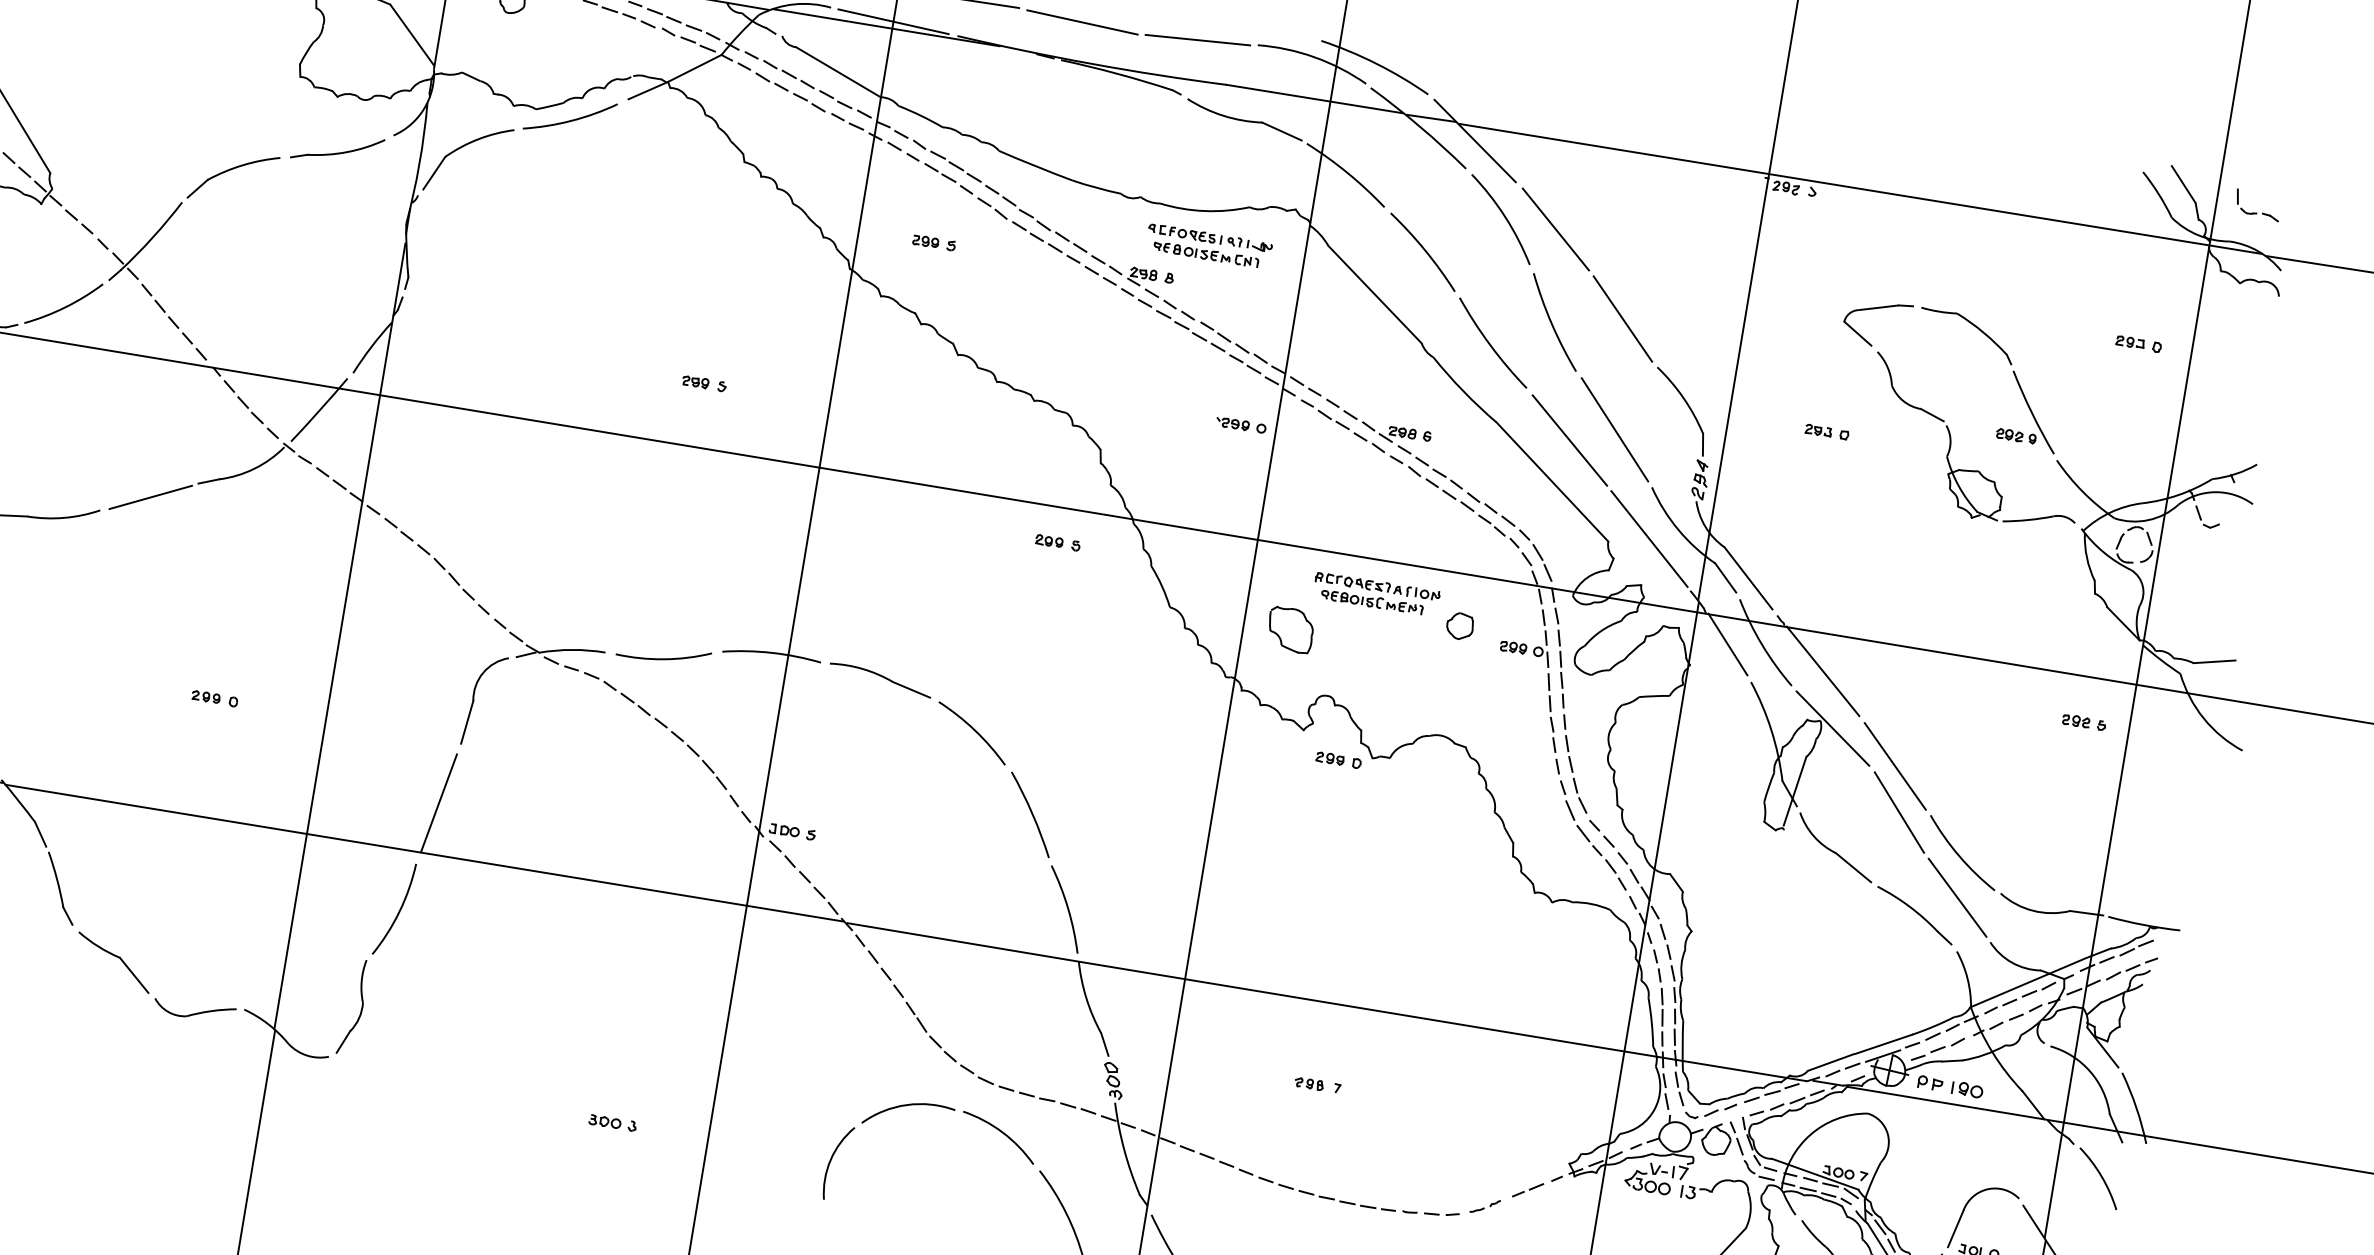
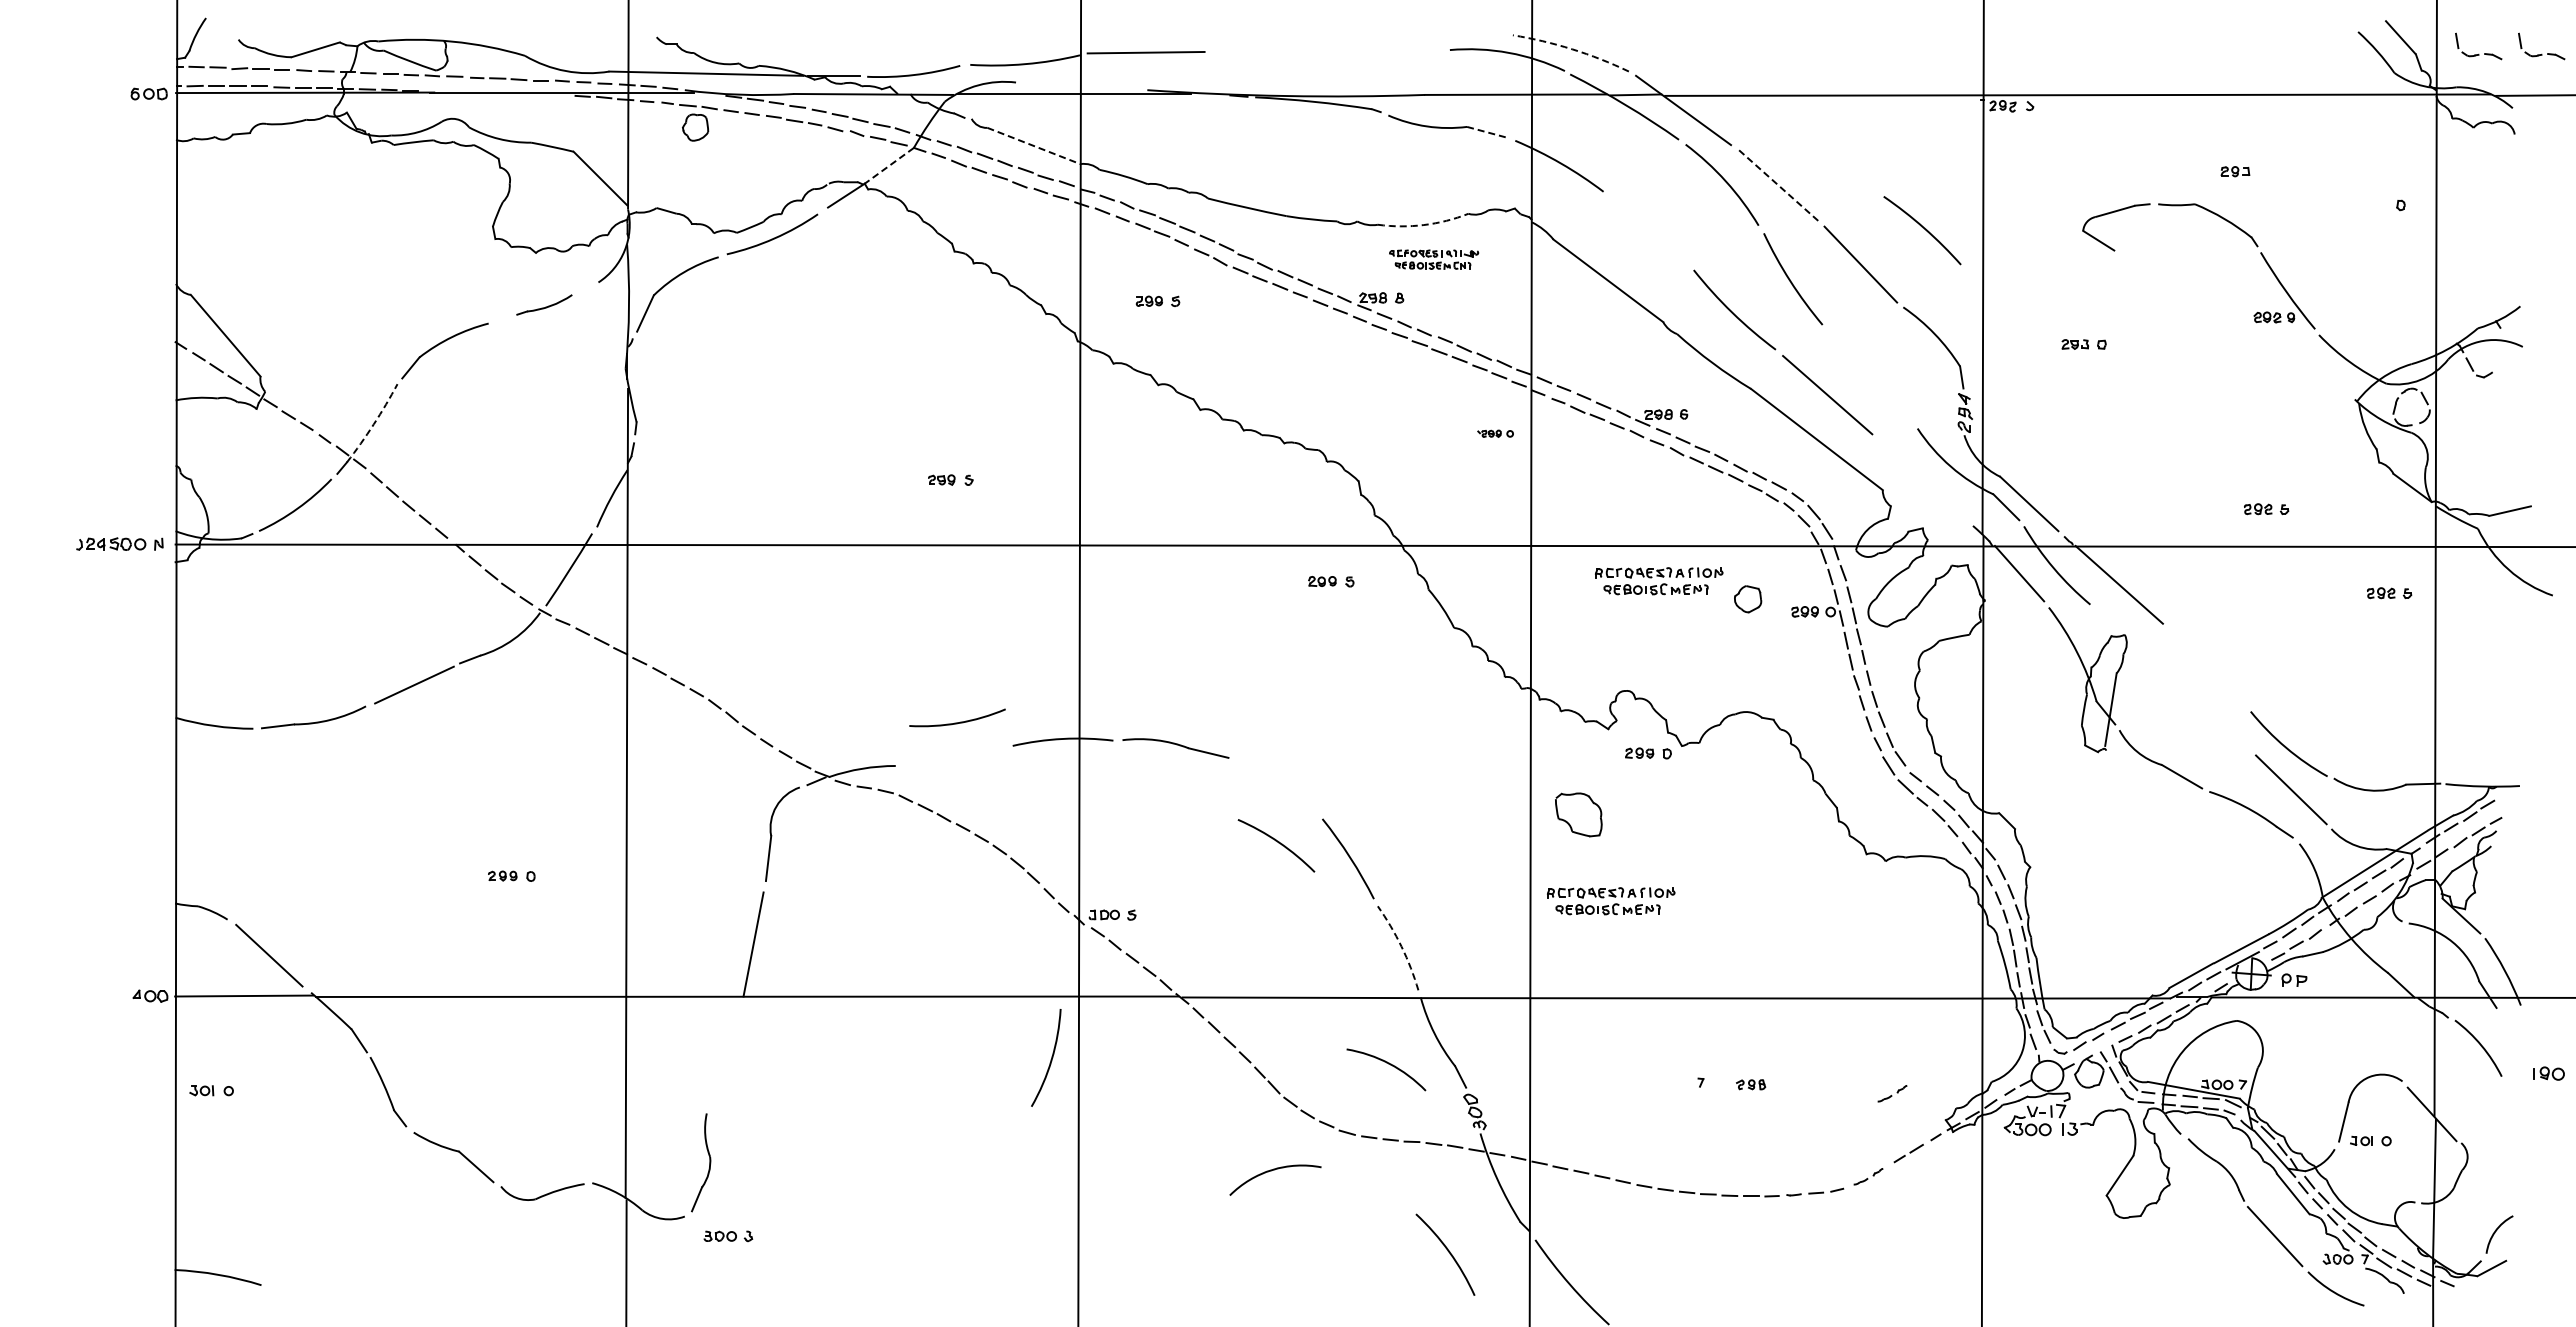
line: (893, 21) -> (1080, 86), removed
line: (1082, 21) -> (1270, 55), removed
line: (1197, 39) -> (1388, 54), removed
arc: (1376, 64) -> (1572, 49), solid -> dashed
line: (693, 69) -> (888, 166), solid -> dashed
line: (837, 72) -> (1033, 146), solid -> dashed
line: (1282, 131) -> (1488, 132), solid -> dashed
part: (337, 148) -> (544, 304), size x0.6
arc: (1204, 211) -> (1423, 225), solid -> dashed
part: (2317, 222) -> (2541, 53), added
line: (1556, 230) -> (1779, 186), solid -> dashed
arc: (152, 237) -> (373, 424), solid -> dashed
part: (1208, 246) -> (1433, 259), size x0.7
arc: (1424, 250) -> (1923, 228), moved
part: (2130, 342) -> (2235, 171), moved
part: (1241, 424) -> (1495, 433), size x0.7
line: (1614, 429) -> (1870, 376), removed
part: (1951, 440) -> (2210, 332), removed
line: (1649, 538) -> (1923, 480), removed
part: (1978, 621) -> (2266, 509), added
part: (1290, 629) -> (1578, 814), moved
arc: (666, 658) -> (960, 721), moved
line: (1832, 728) -> (2138, 640), removed
arc: (974, 731) -> (1278, 843), moved
line: (1895, 765) -> (2207, 667), removed
line: (1898, 812) -> (2218, 713), removed
part: (1279, 898) -> (1611, 901), added
arc: (1068, 908) -> (1401, 946), solid -> dashed
arc: (398, 911) -> (1050, 1059), moved
part: (1309, 1083) -> (1751, 1084), moved
part: (1967, 1089) -> (2548, 1073), moved
part: (612, 1123) -> (728, 1236), moved
part: (1521, 1129) -> (1892, 1093), added
arc: (1001, 1132) -> (1388, 1064), moved
arc: (832, 1159) -> (1206, 1236), removed

